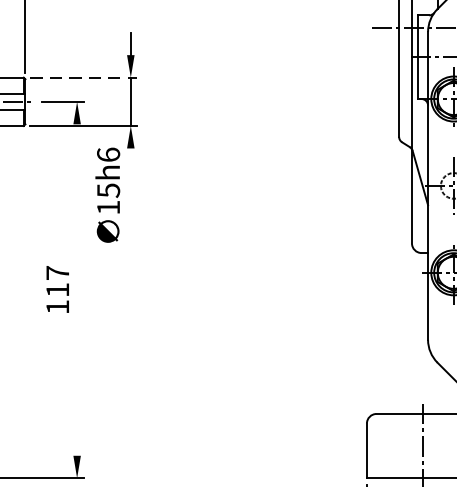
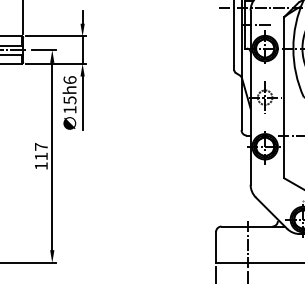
line: (84, 77) -> (56, 36), dashed -> solid
line: (130, 196) -> (82, 103), added
line: (77, 289) -> (52, 156), added

